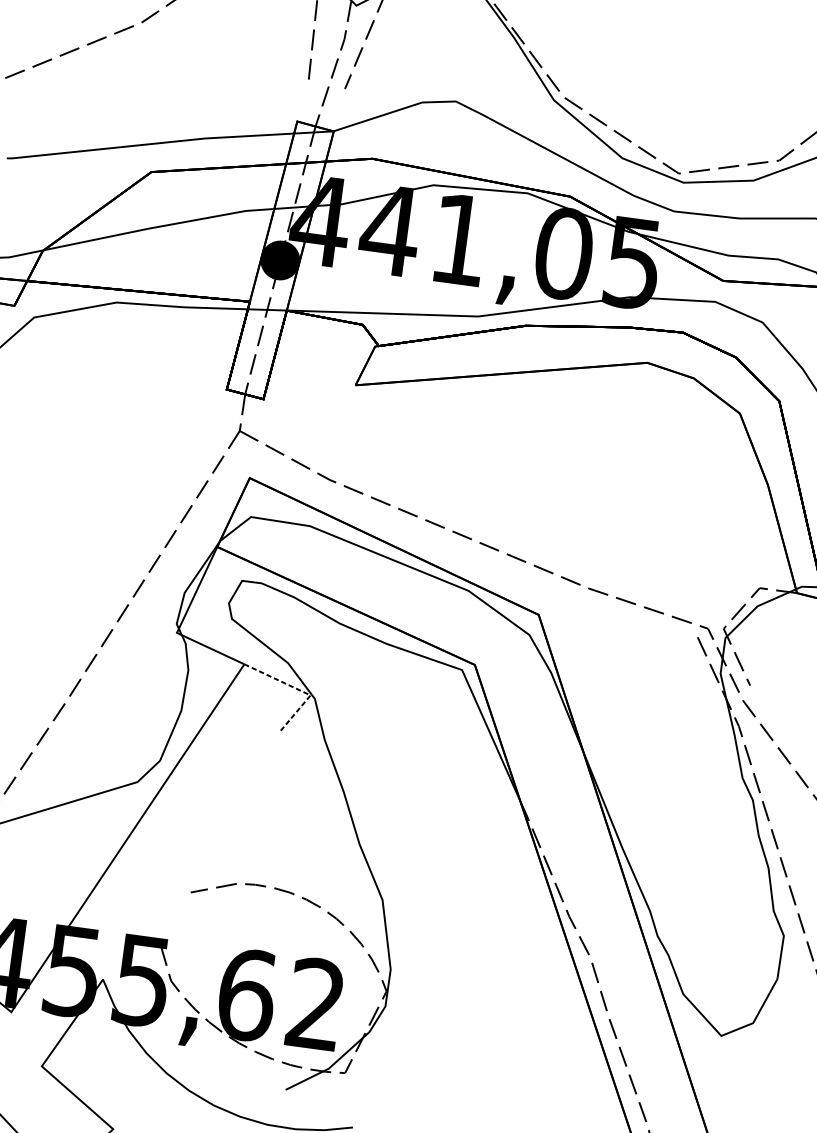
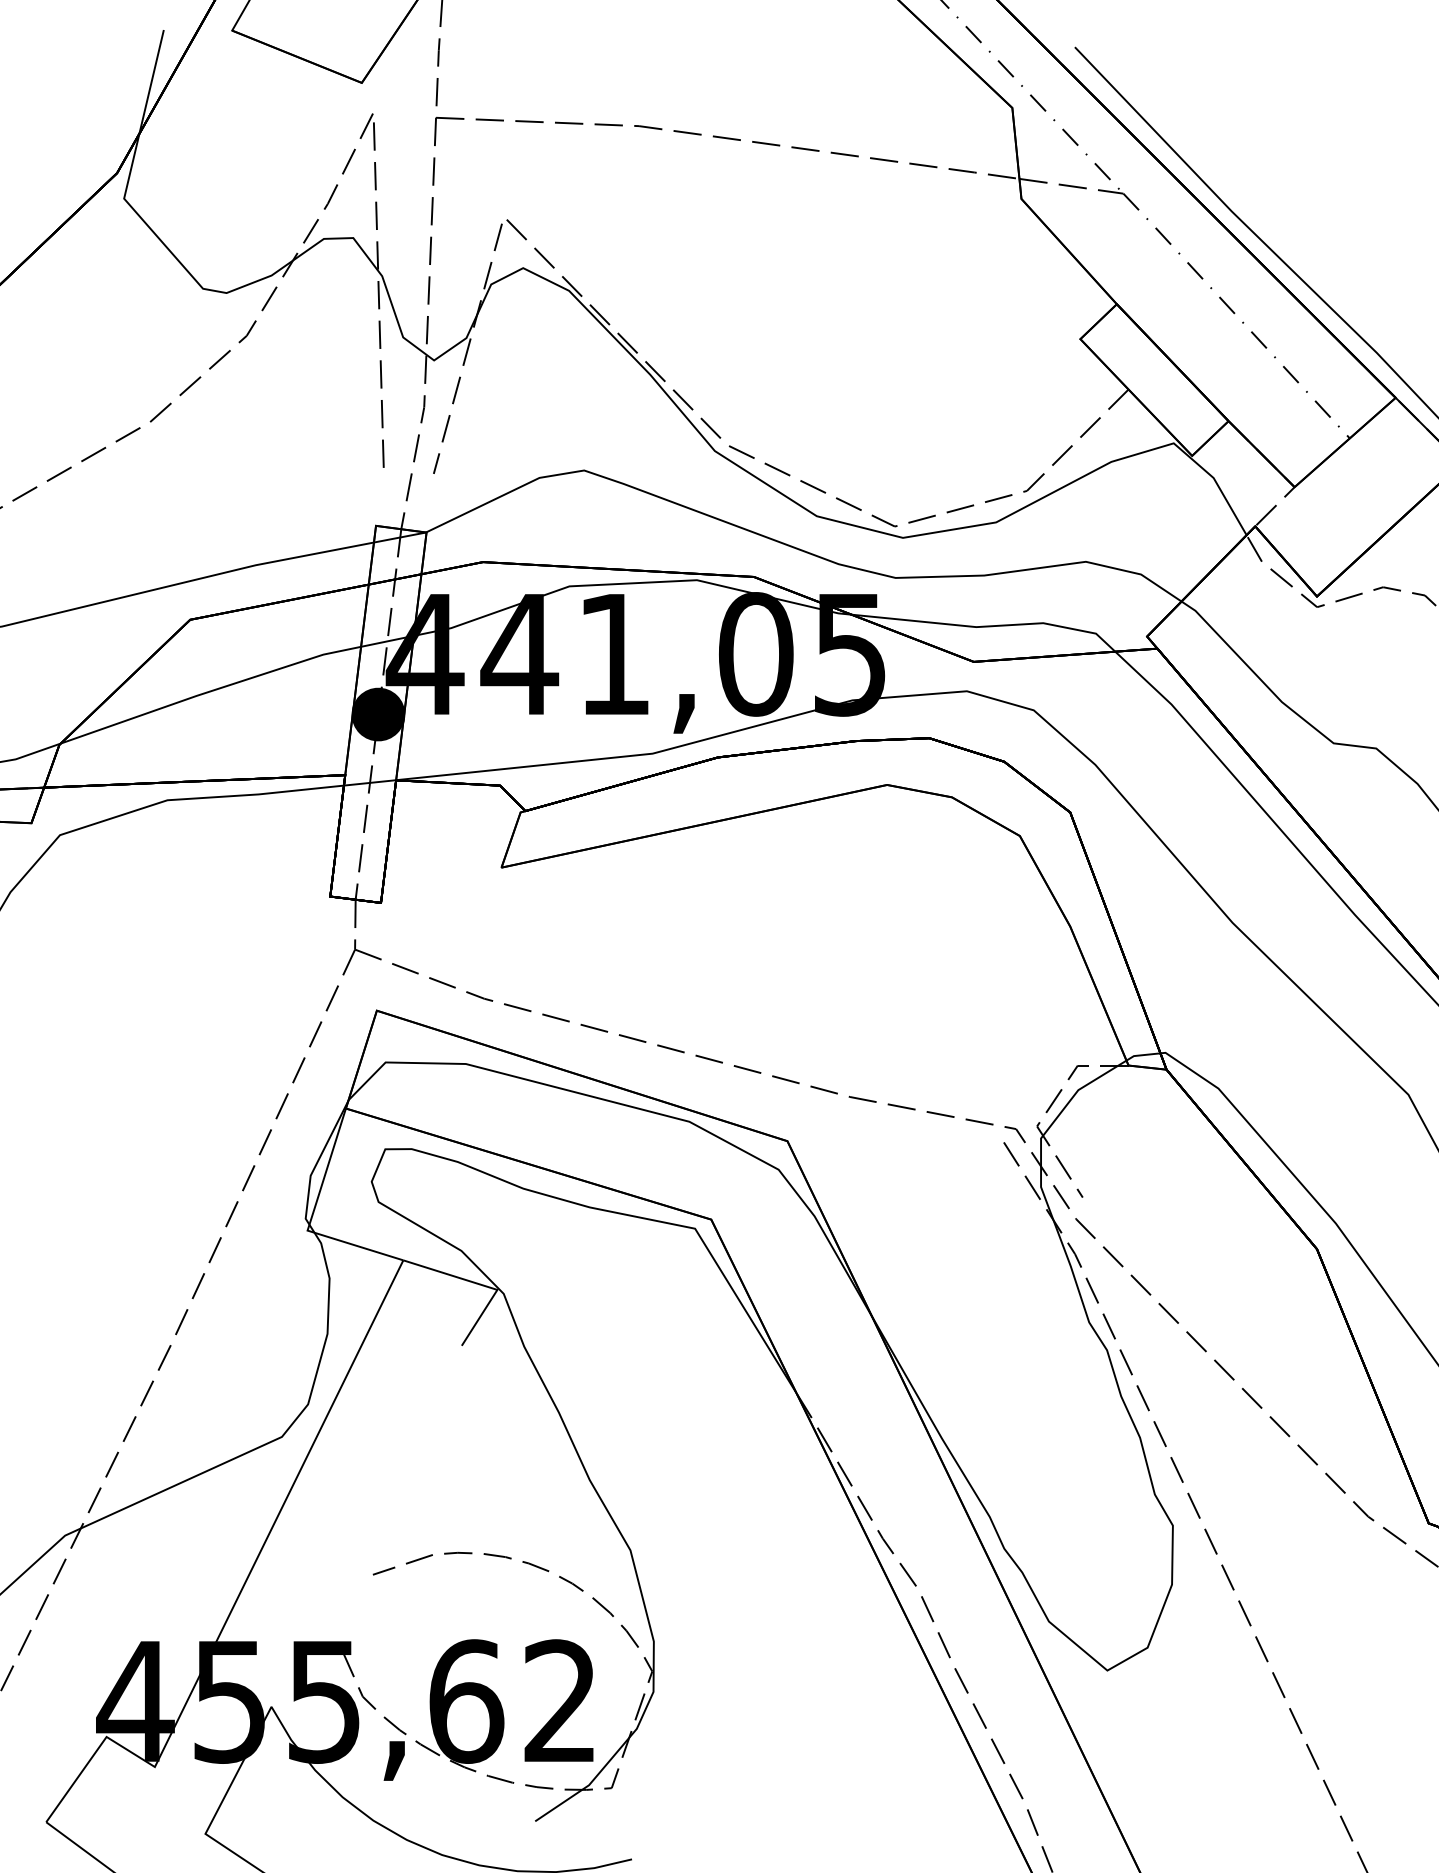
line: (300, 690) -> (483, 1285), dashed -> solid

